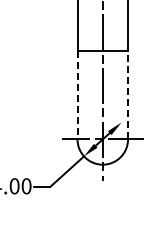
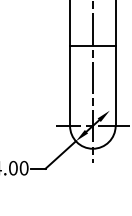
line: (128, 94) -> (116, 85), dashed -> solid
line: (77, 95) -> (70, 86), dashed -> solid

